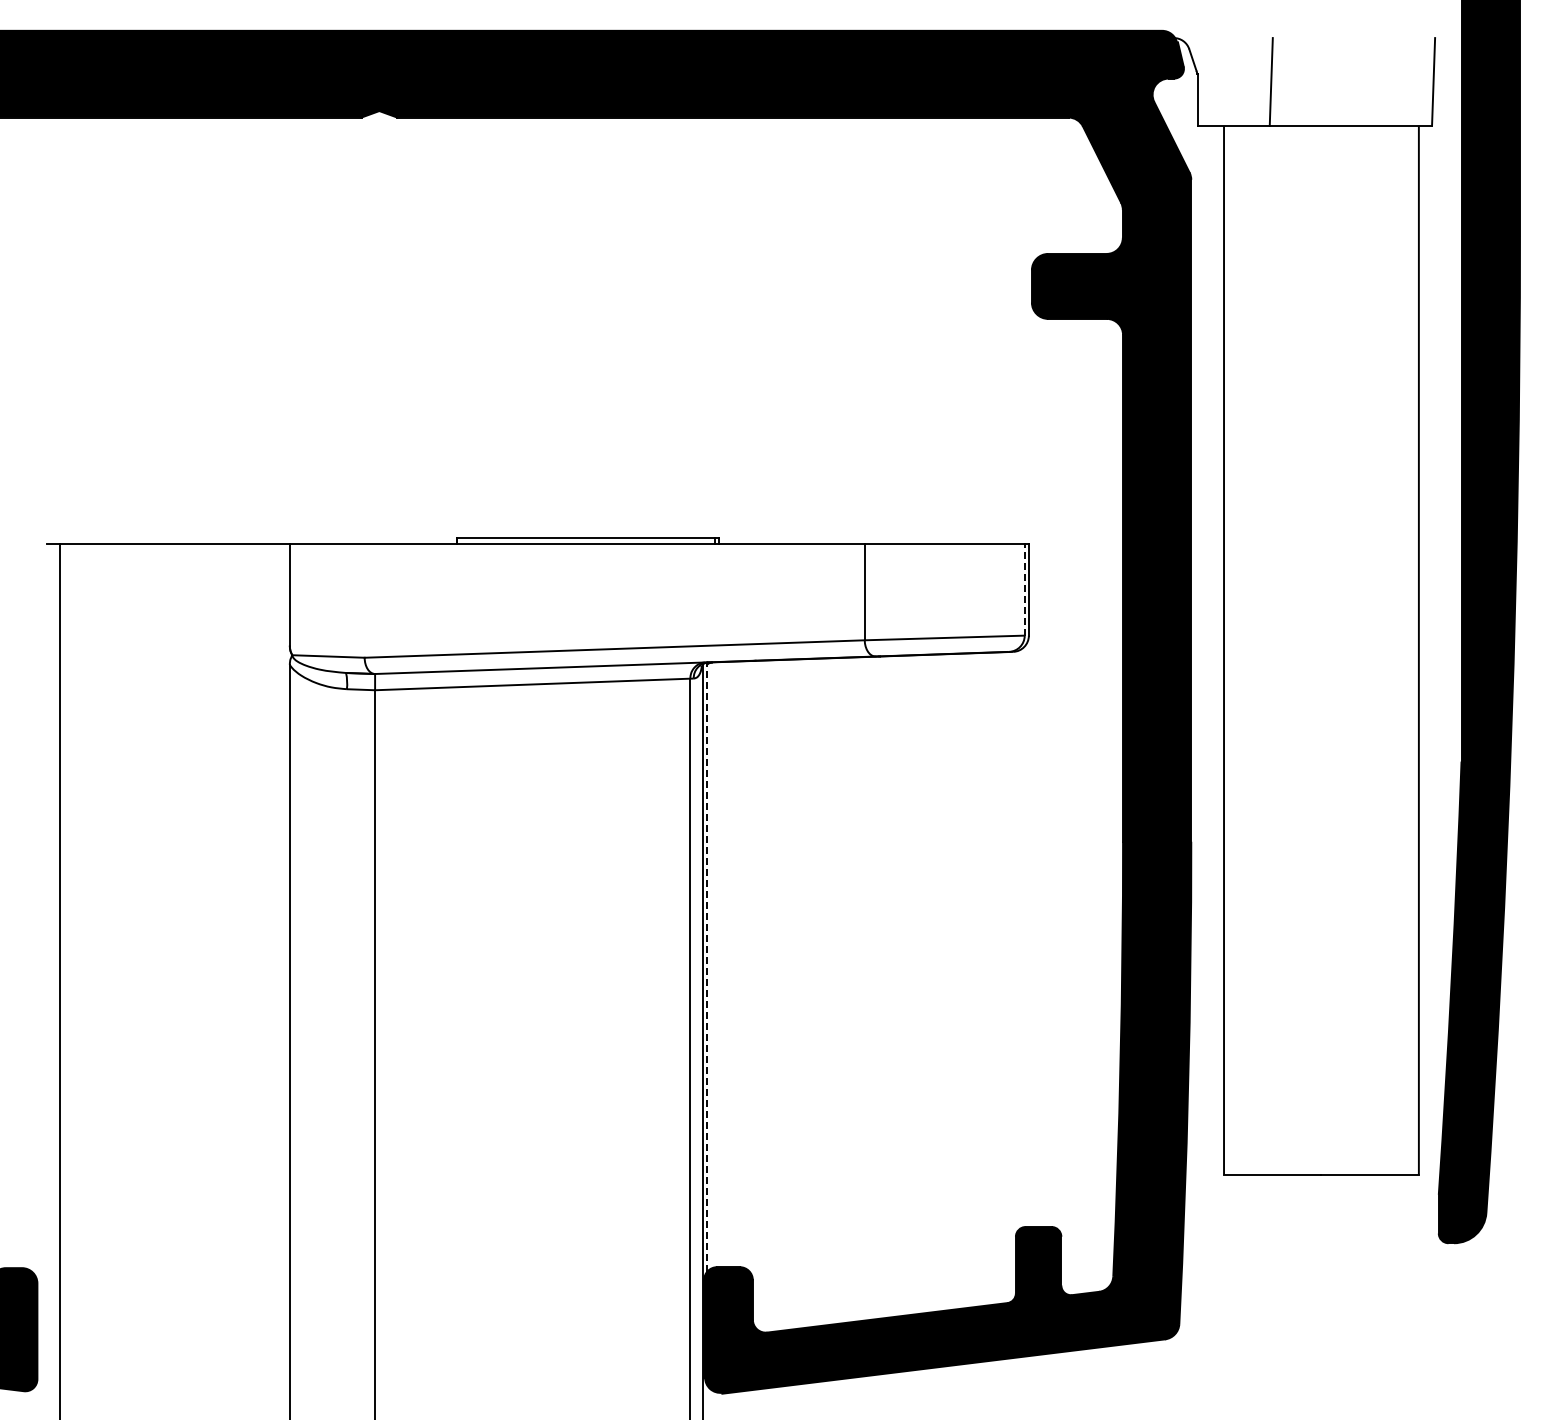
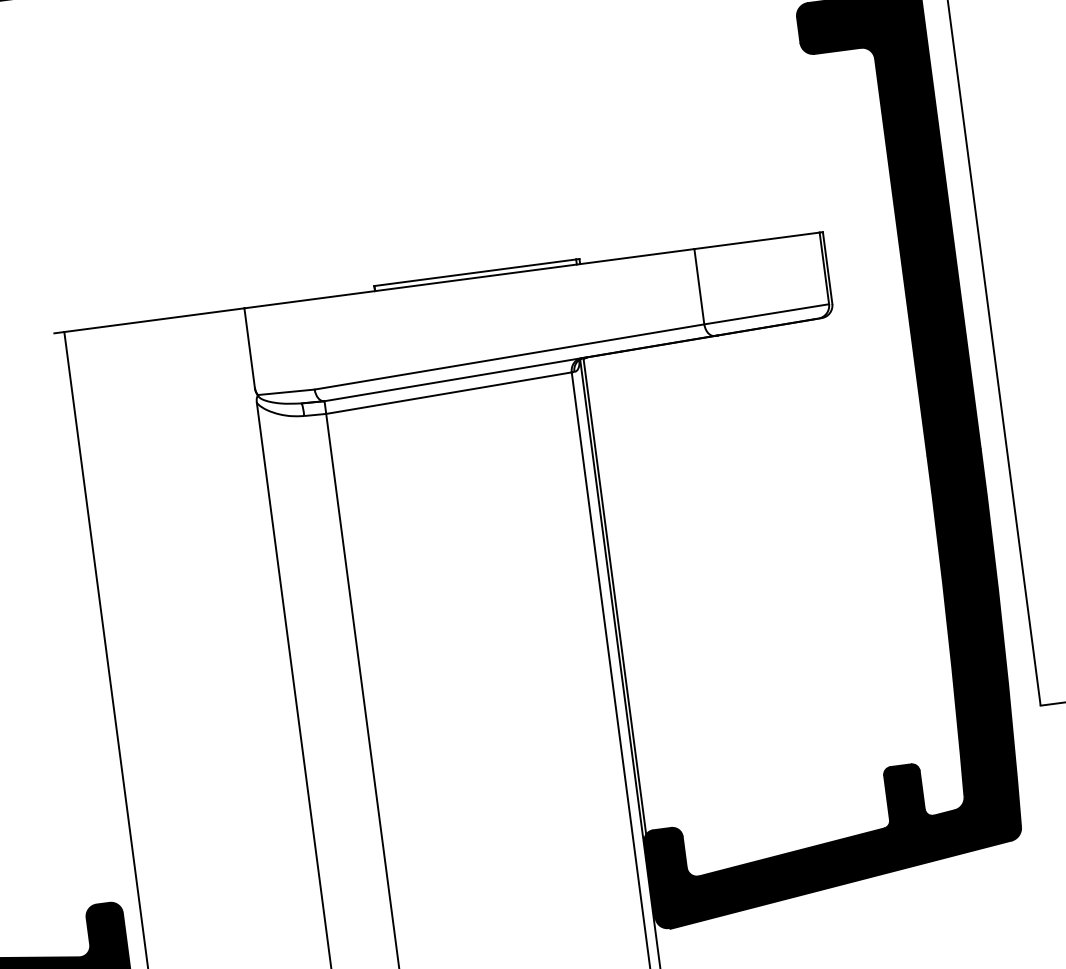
line: (1024, 589) -> (824, 268), dashed -> solid
line: (707, 967) -> (614, 596), dashed -> solid

